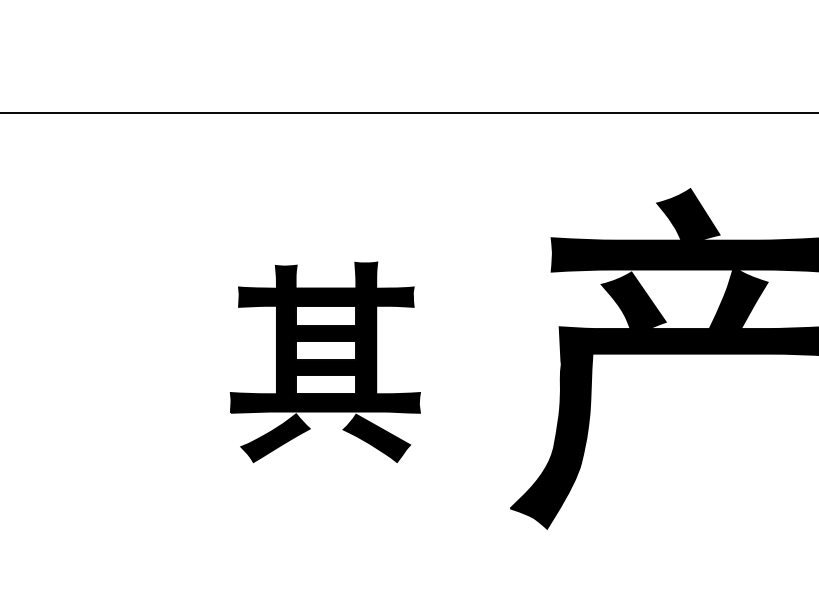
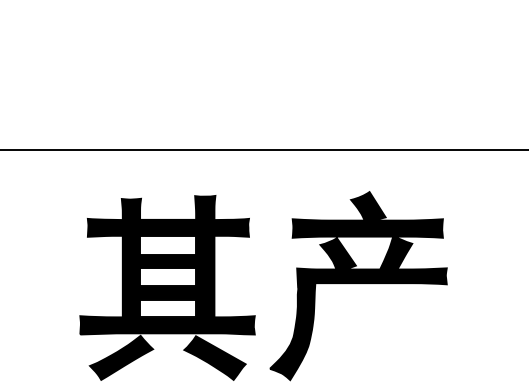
part: (325, 361) -> (167, 287), size x1.67

